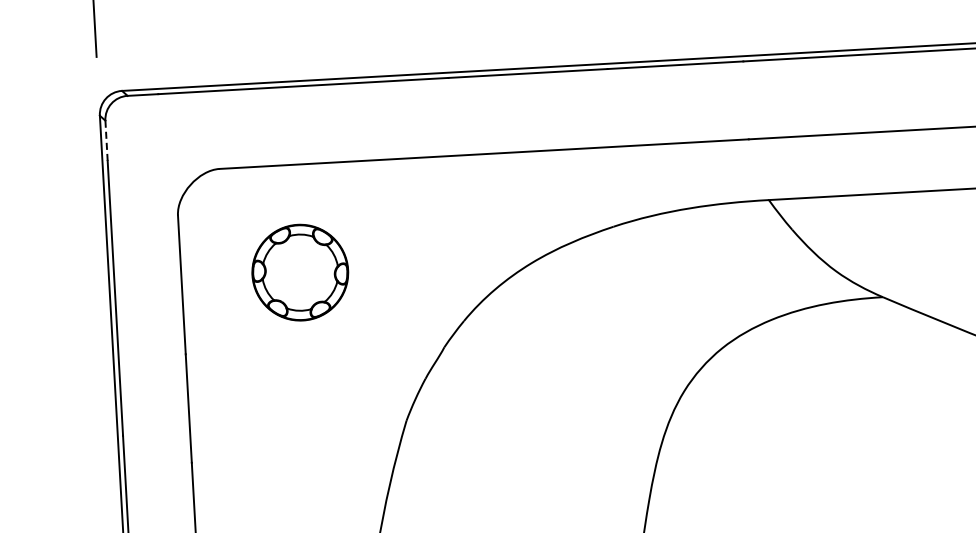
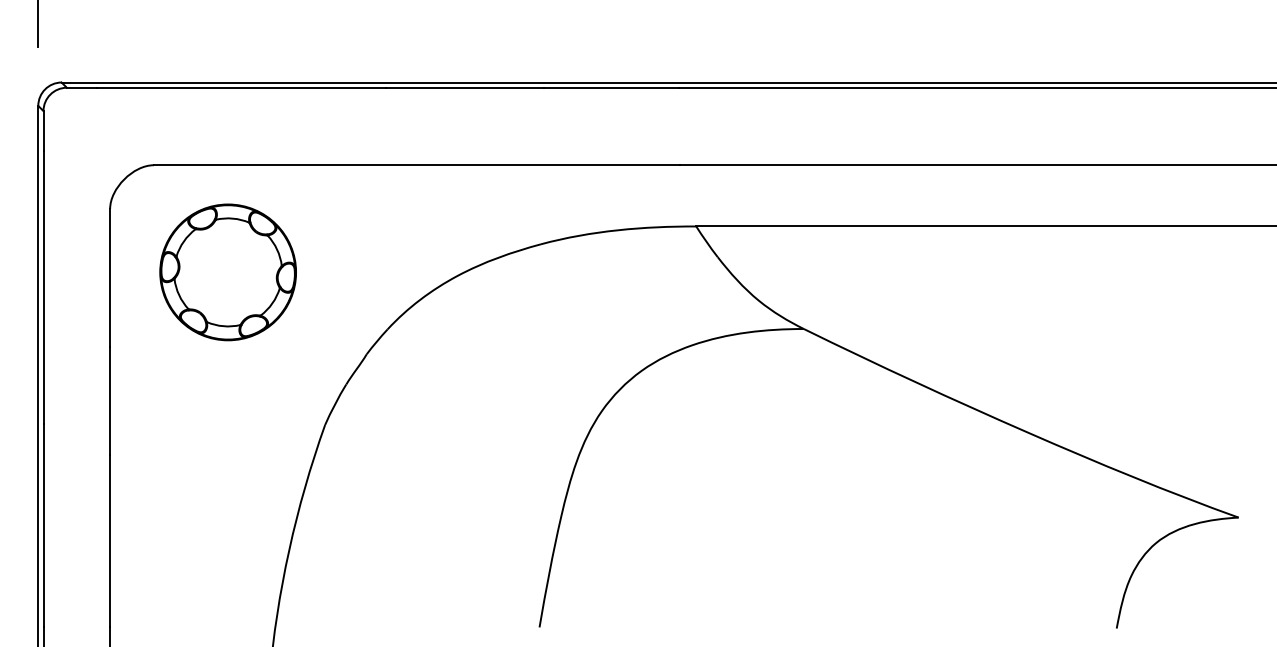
line: (106, 141) -> (43, 131), dashed -> solid
part: (299, 272) -> (227, 272), size x1.43

